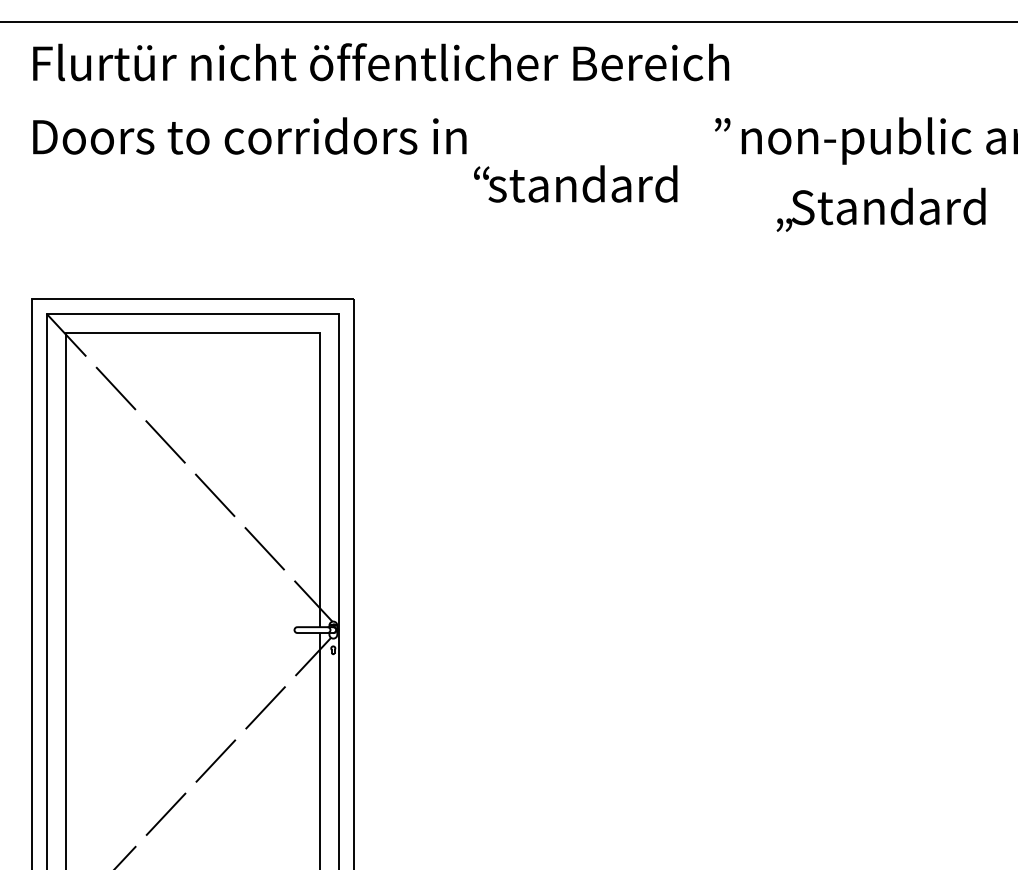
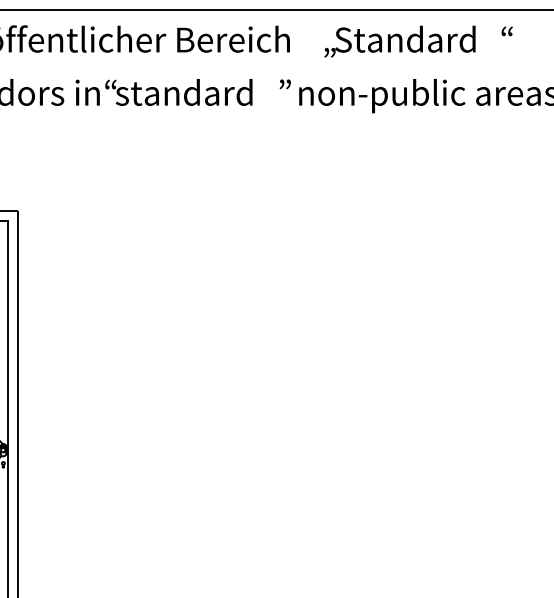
text: (575, 183) -> (178, 92), moved
text: (880, 209) -> (399, 41), moved

